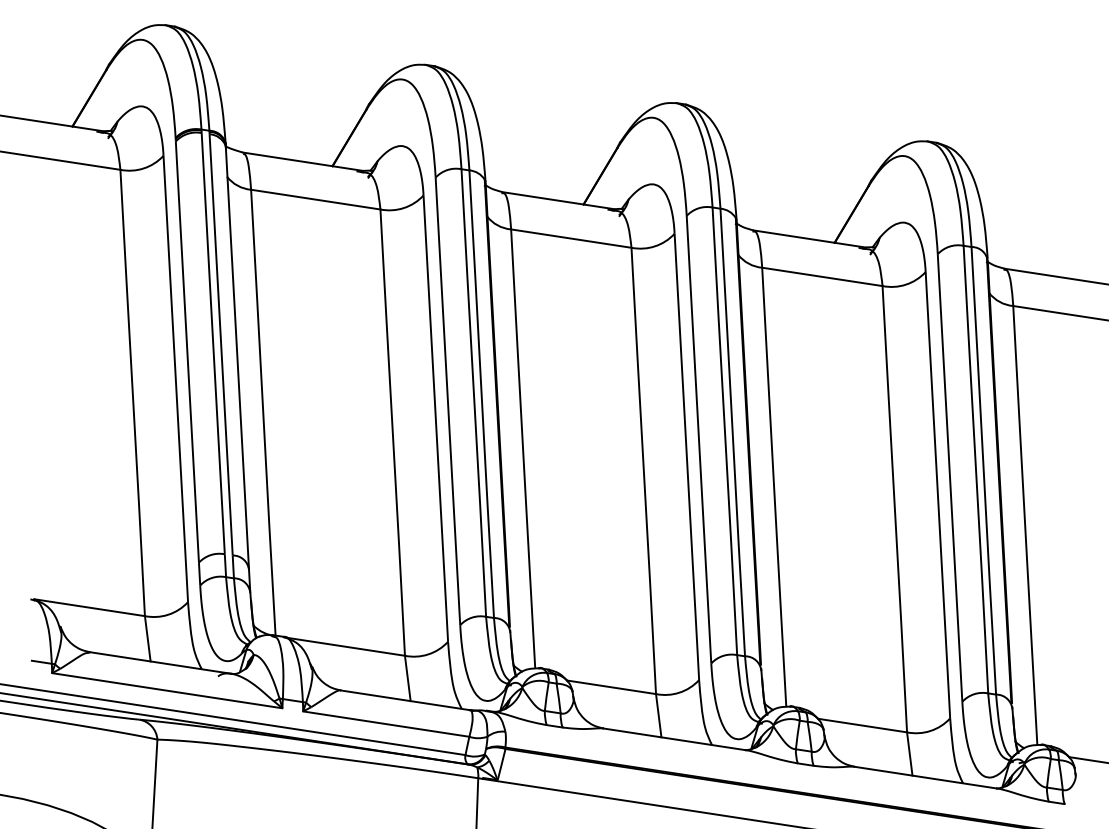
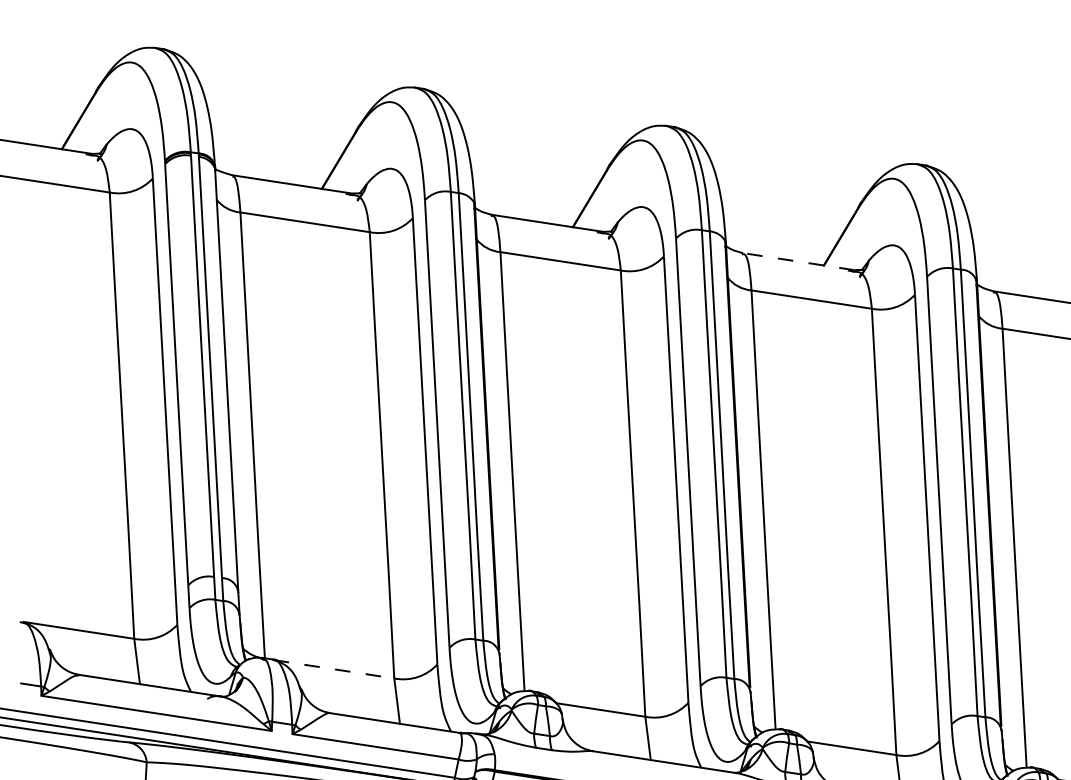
line: (809, 238) -> (798, 261), solid -> dashed
line: (344, 646) -> (333, 669), solid -> dashed

